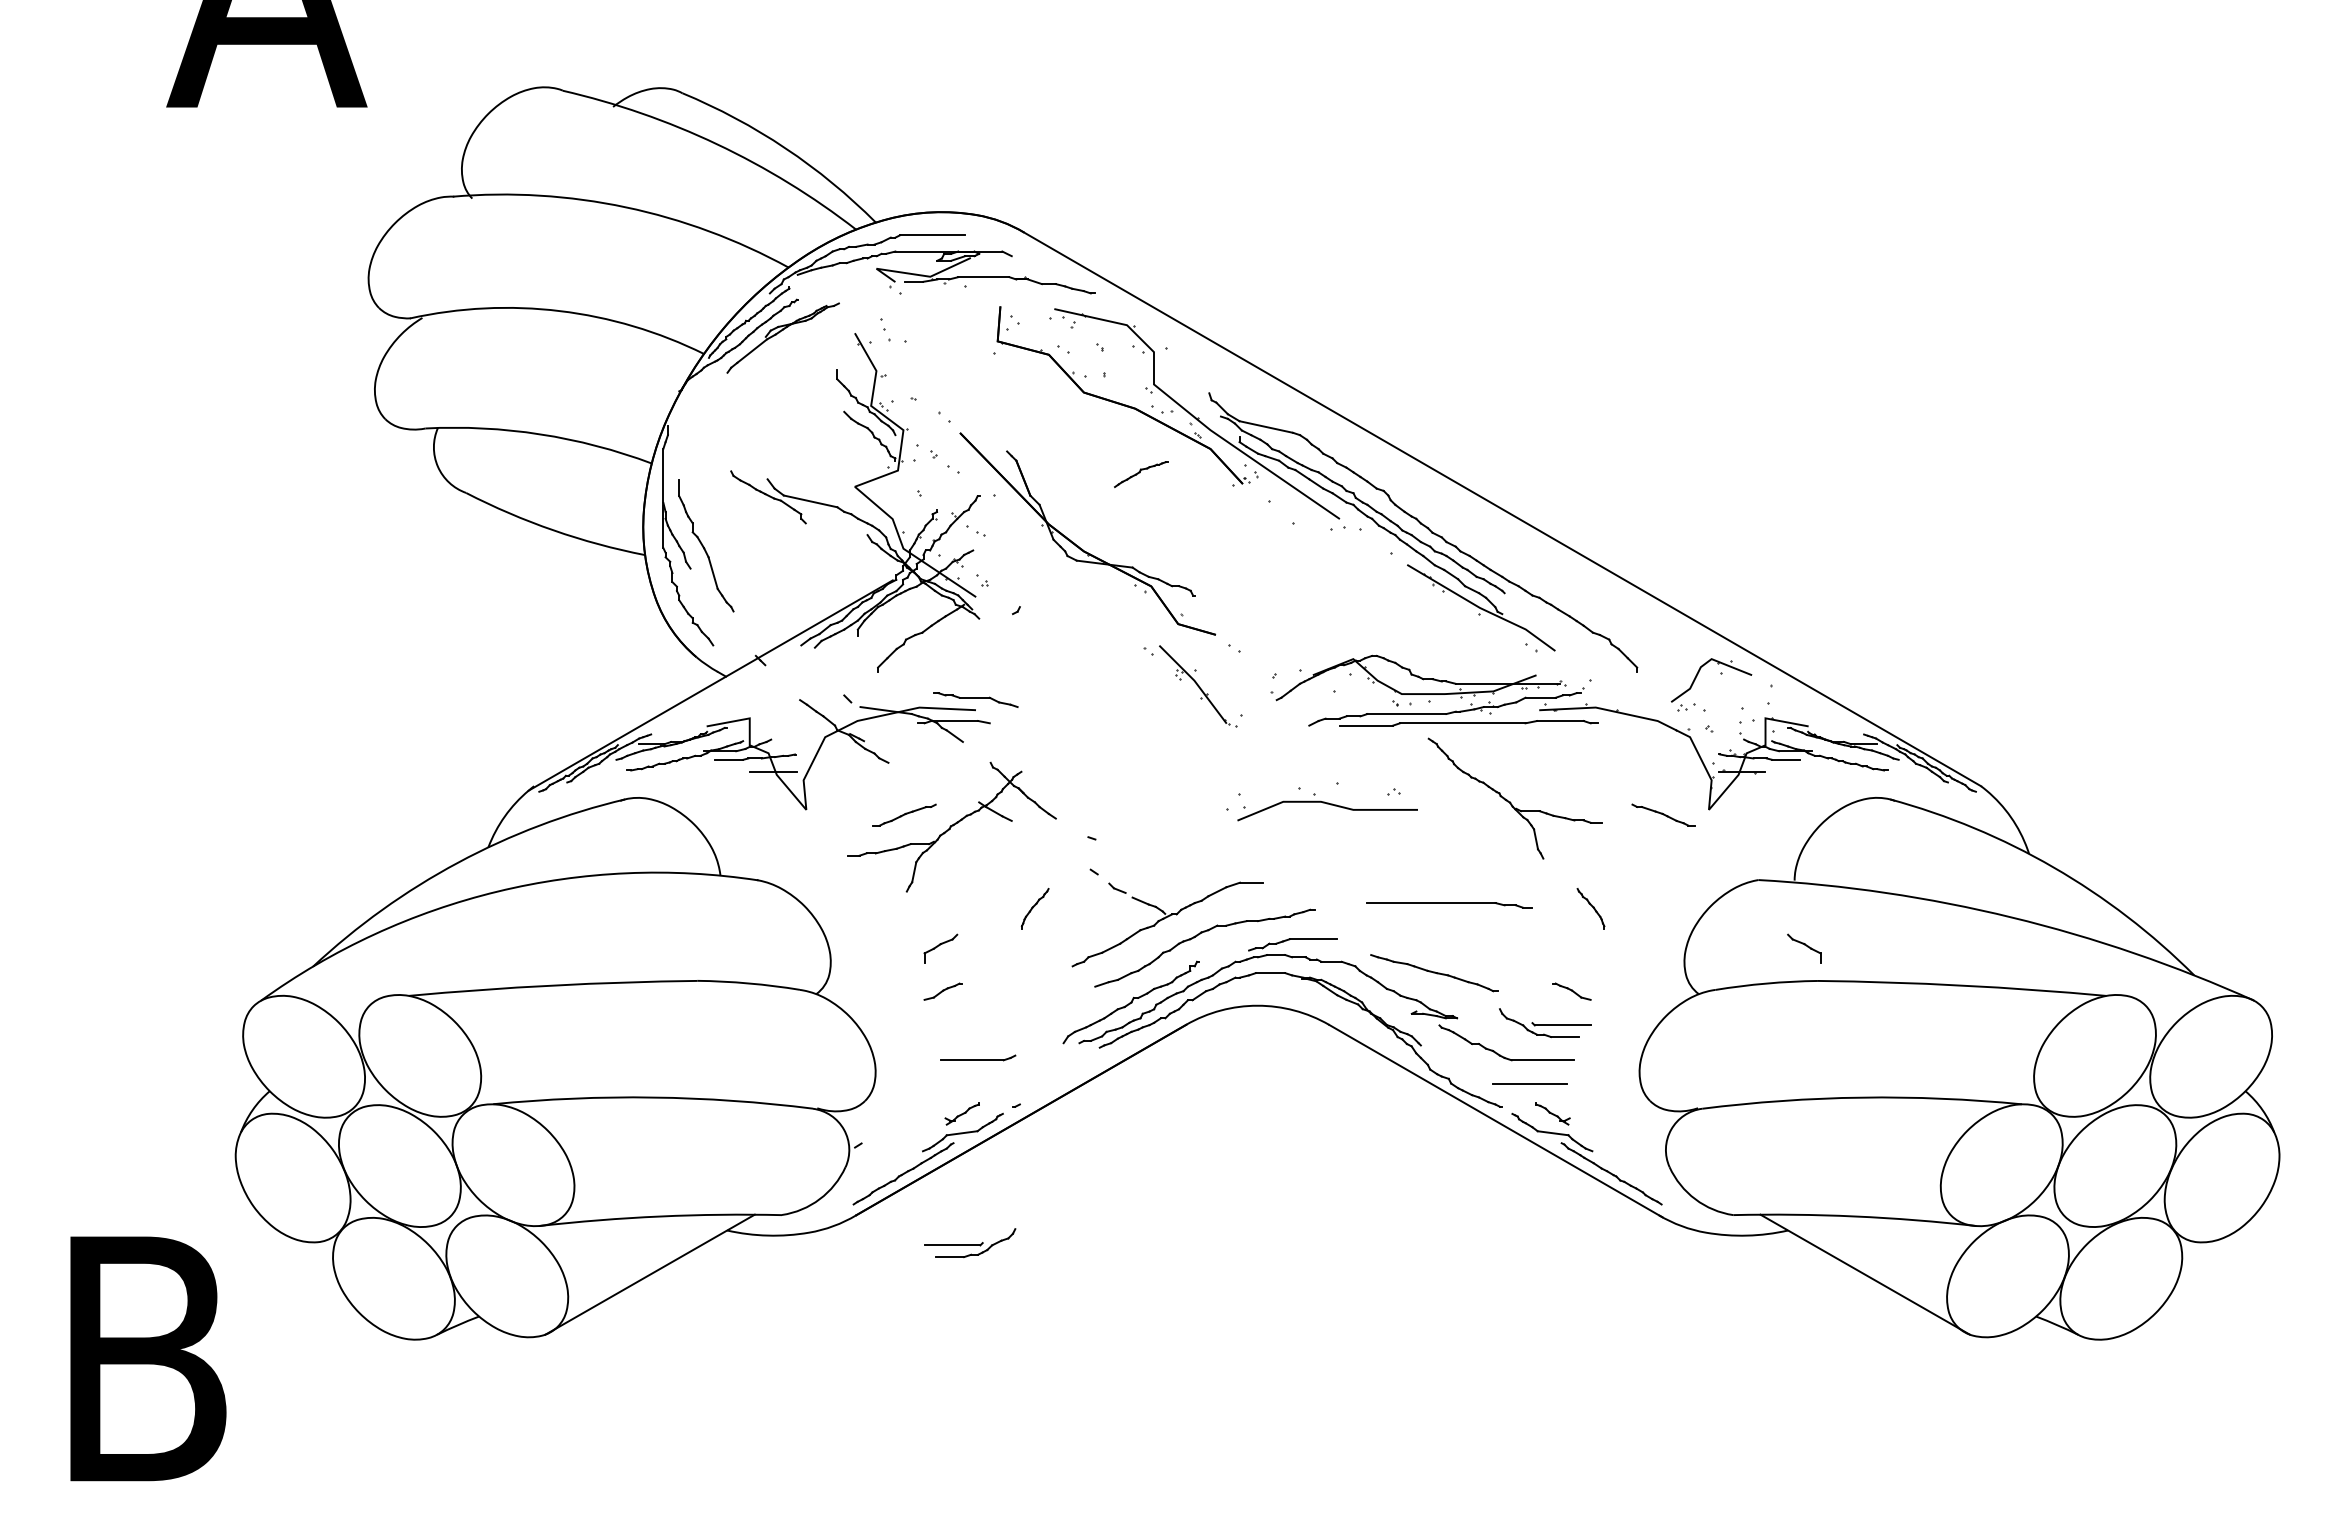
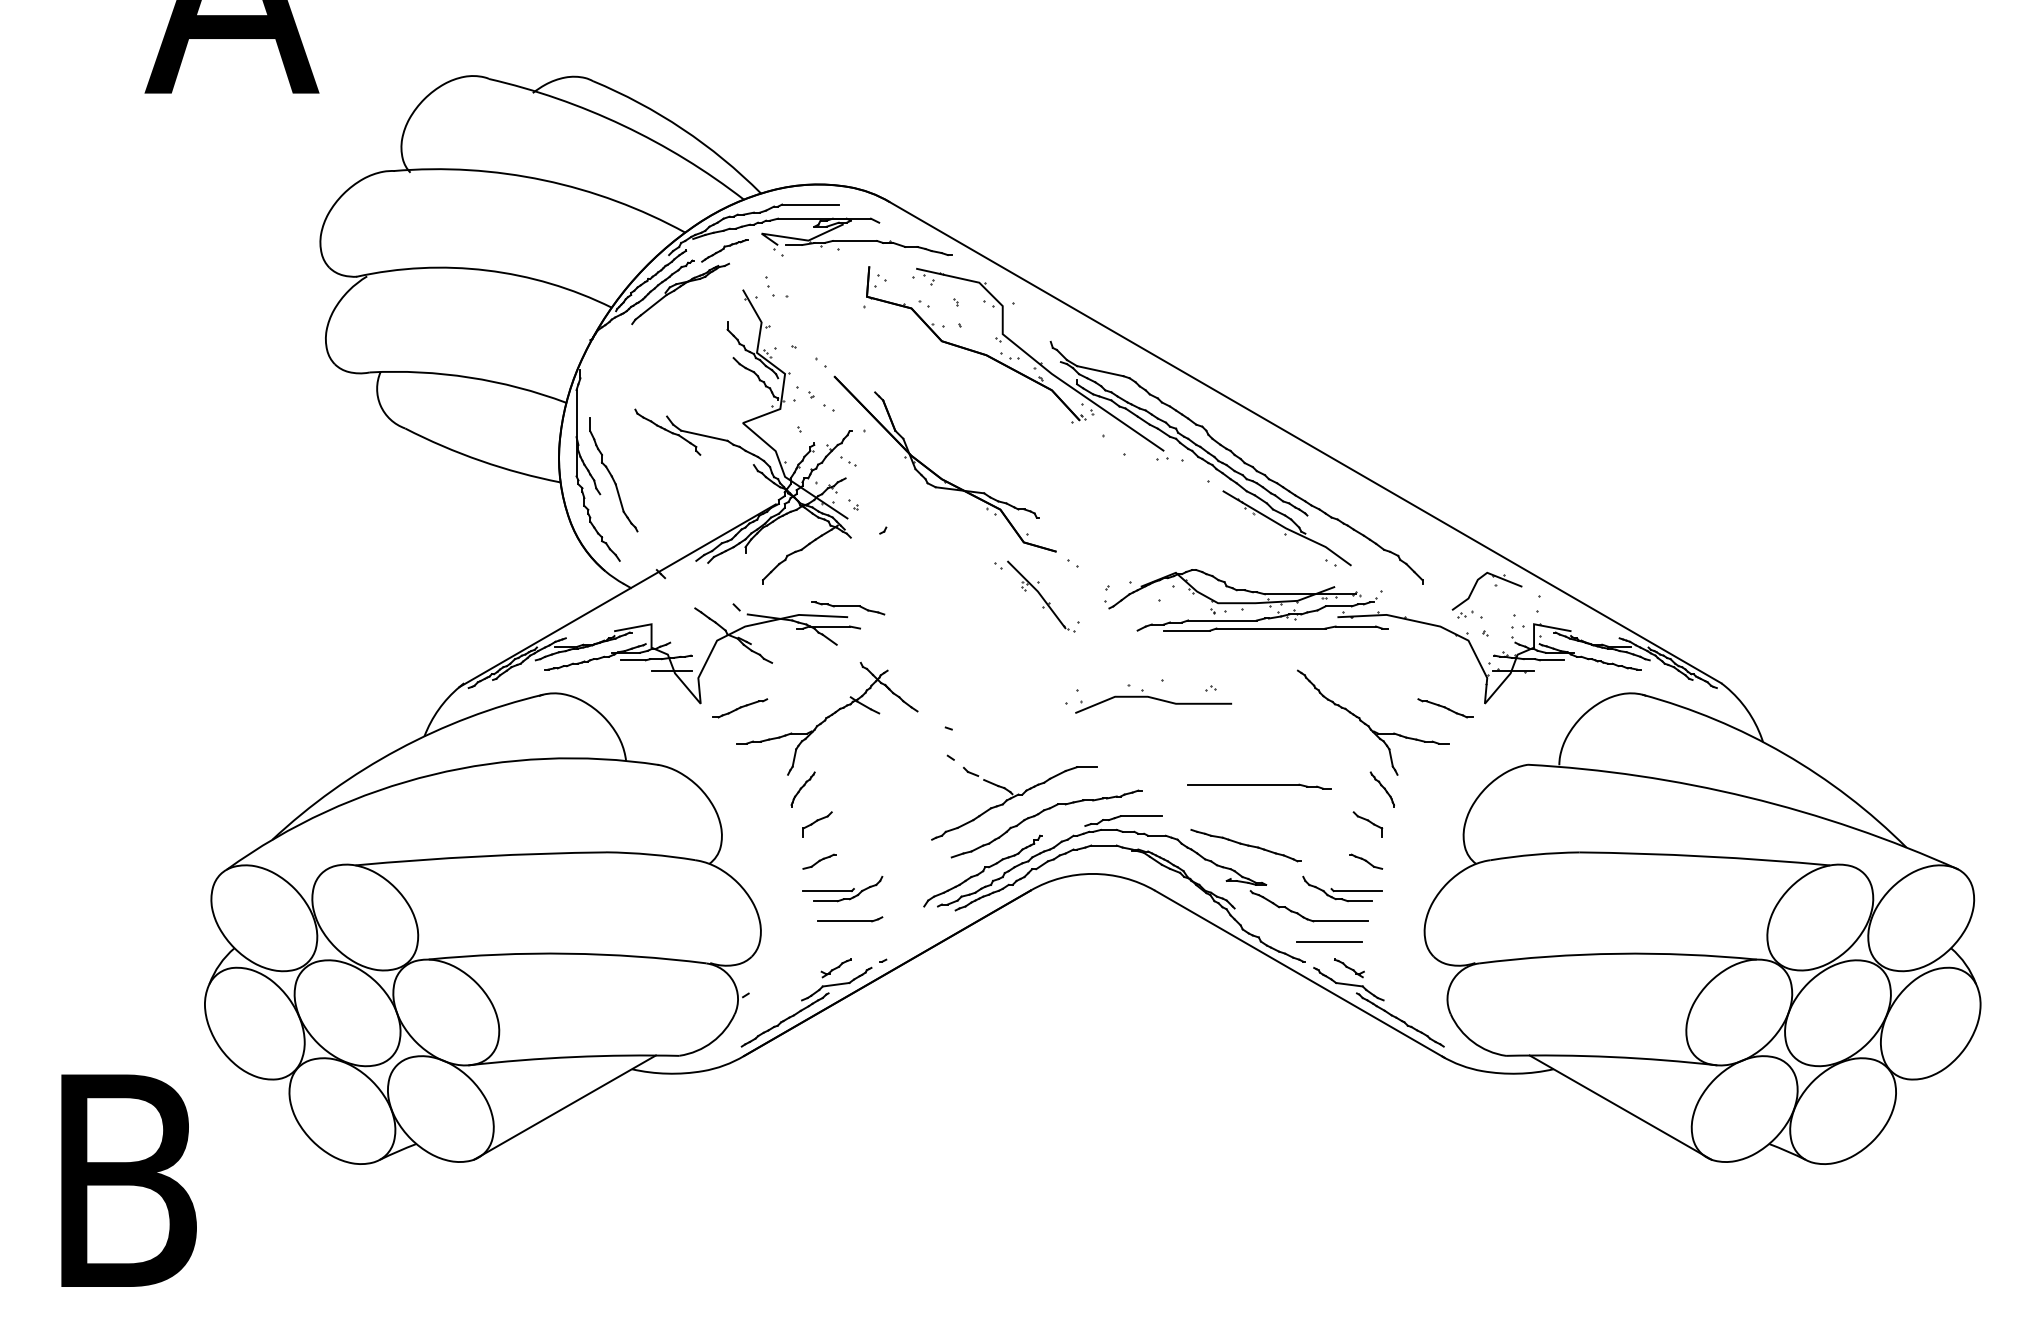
part: (1141, 474) -> (725, 250), moved
part: (1514, 798) -> (1372, 722), moved
part: (904, 814) -> (739, 707), moved
part: (1034, 908) -> (802, 789), moved
part: (1804, 948) -> (1368, 824), moved
part: (970, 1243) -> (843, 889), moved

